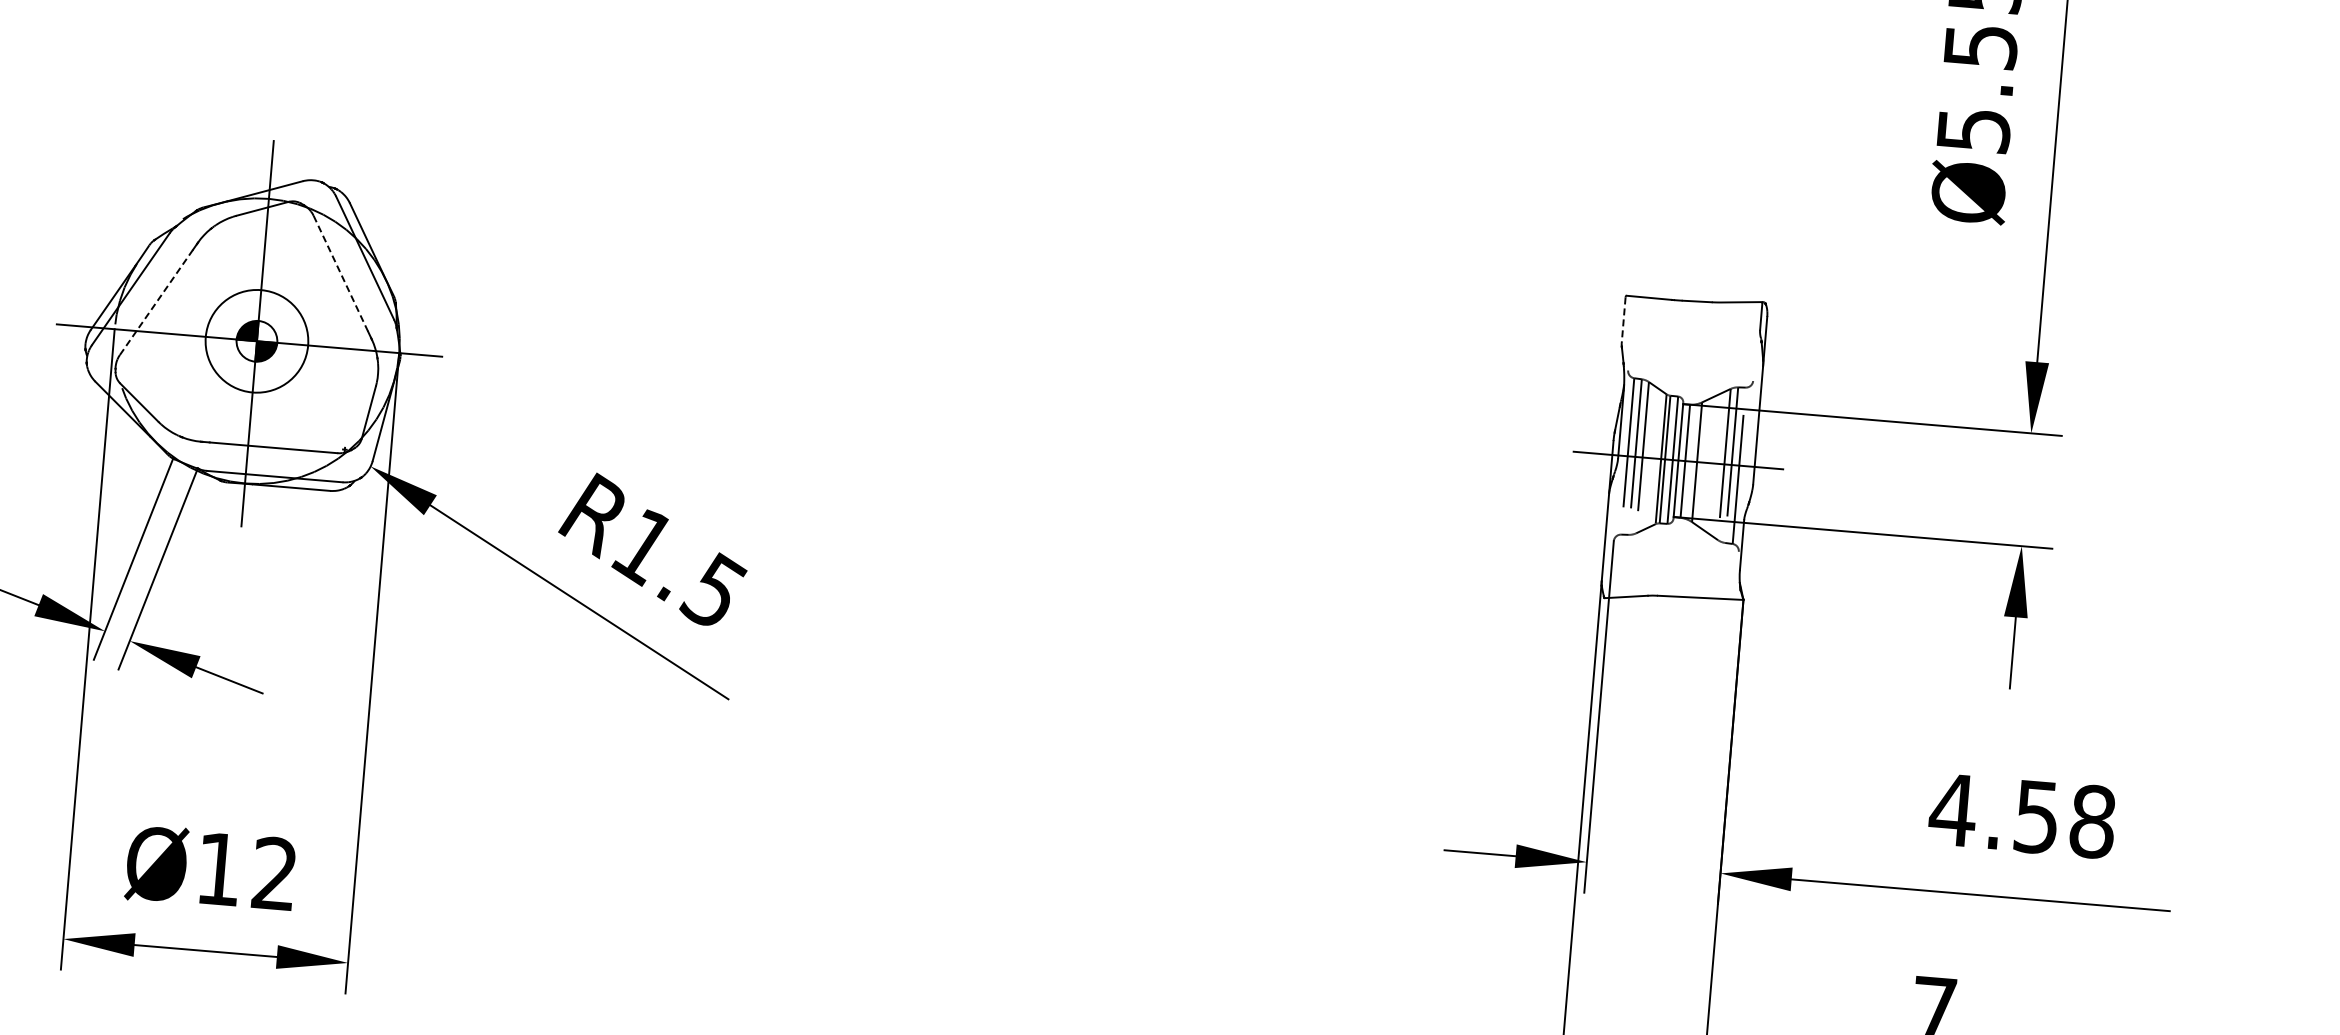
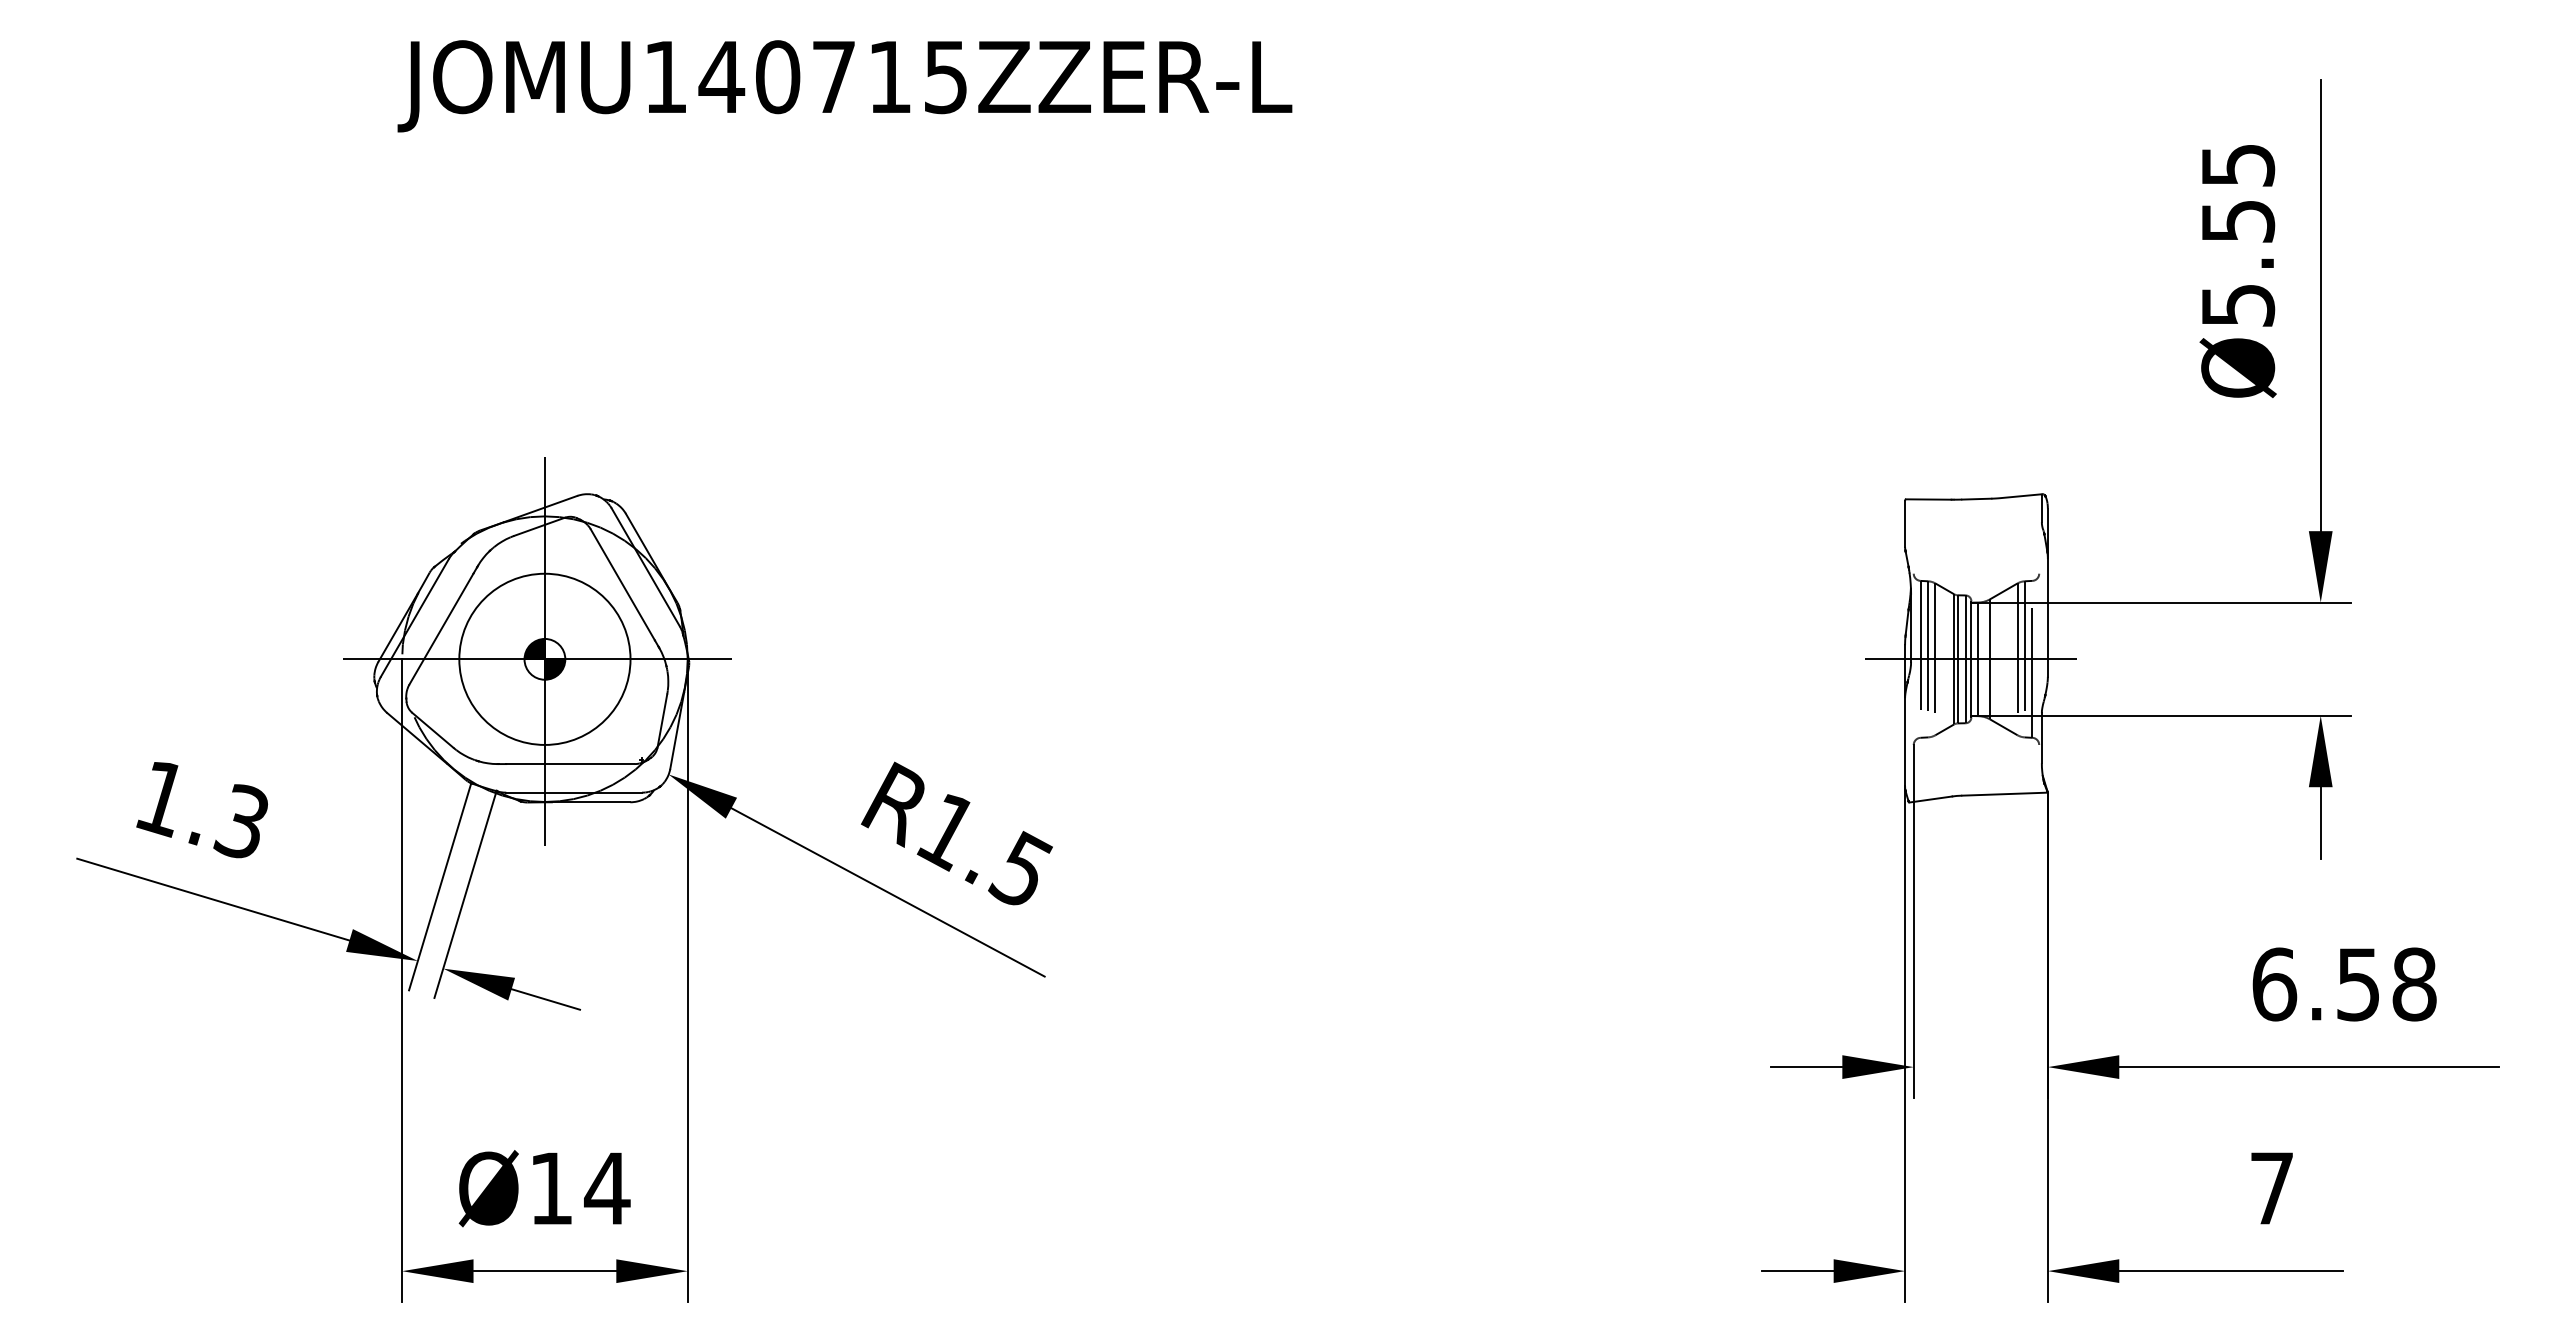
line: (340, 273) -> (622, 584), dashed -> solid
line: (156, 302) -> (441, 629), dashed -> solid
line: (1624, 320) -> (1905, 524), dashed -> solid
circle: (256, 340) -> (544, 658), size x1.67
text: (1953, 810) -> (2274, 984), 4.58 -> 6.58
text: (275, 872) -> (607, 1187), Ø12 -> Ø14

